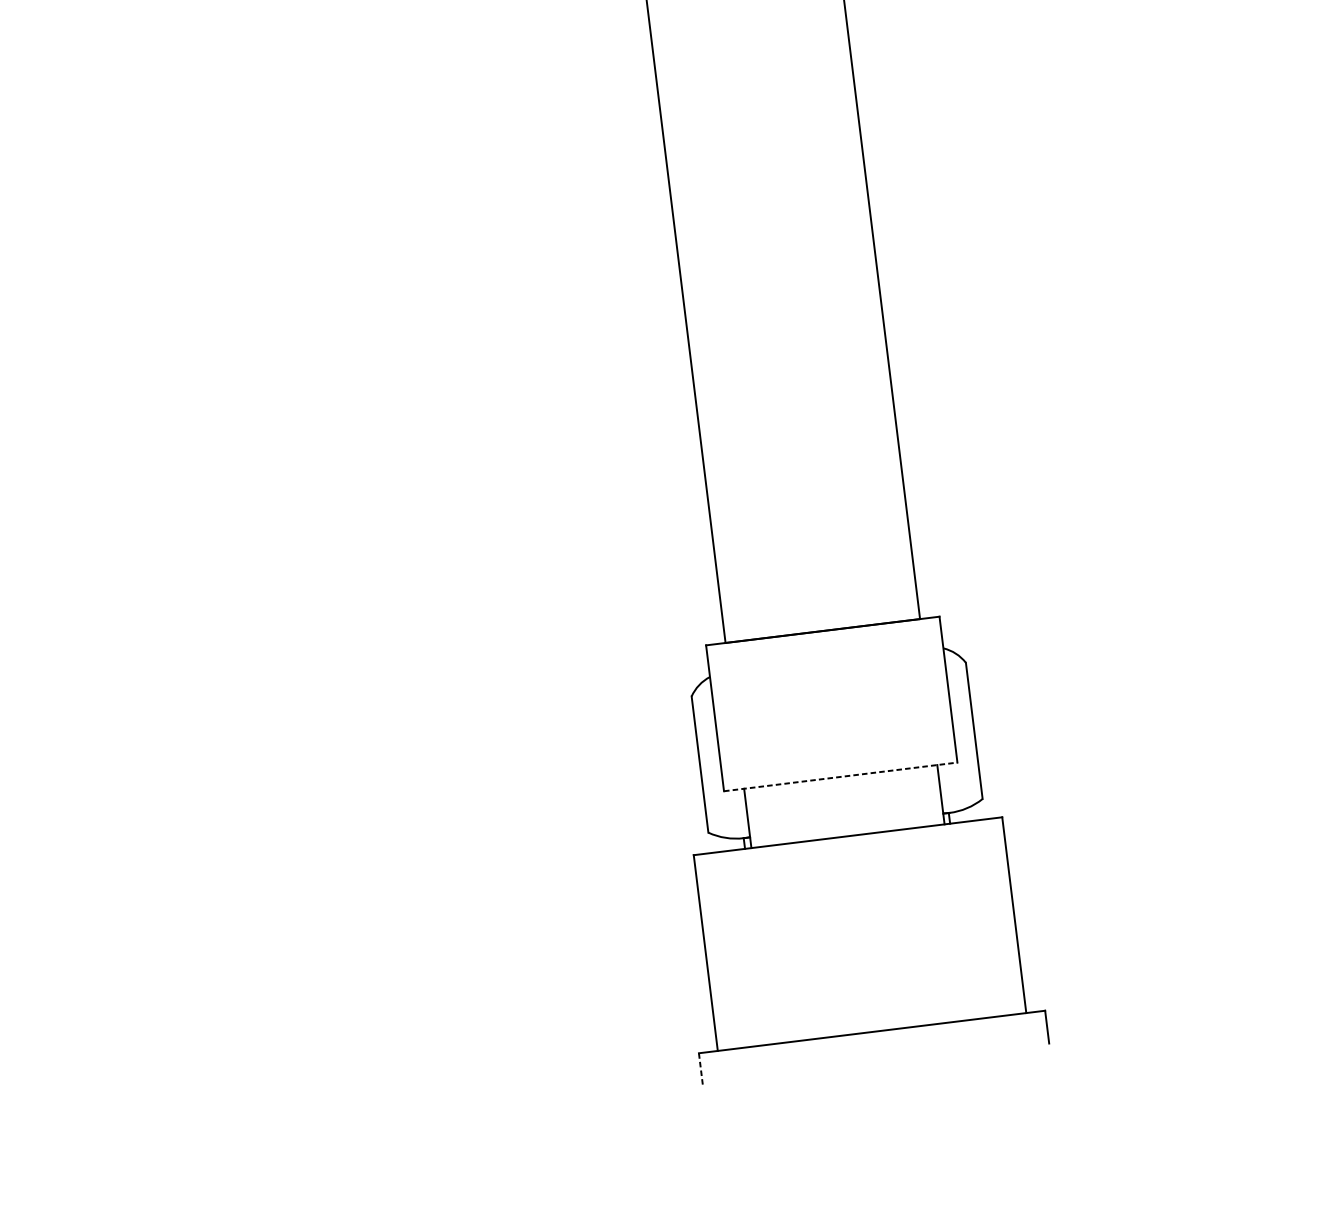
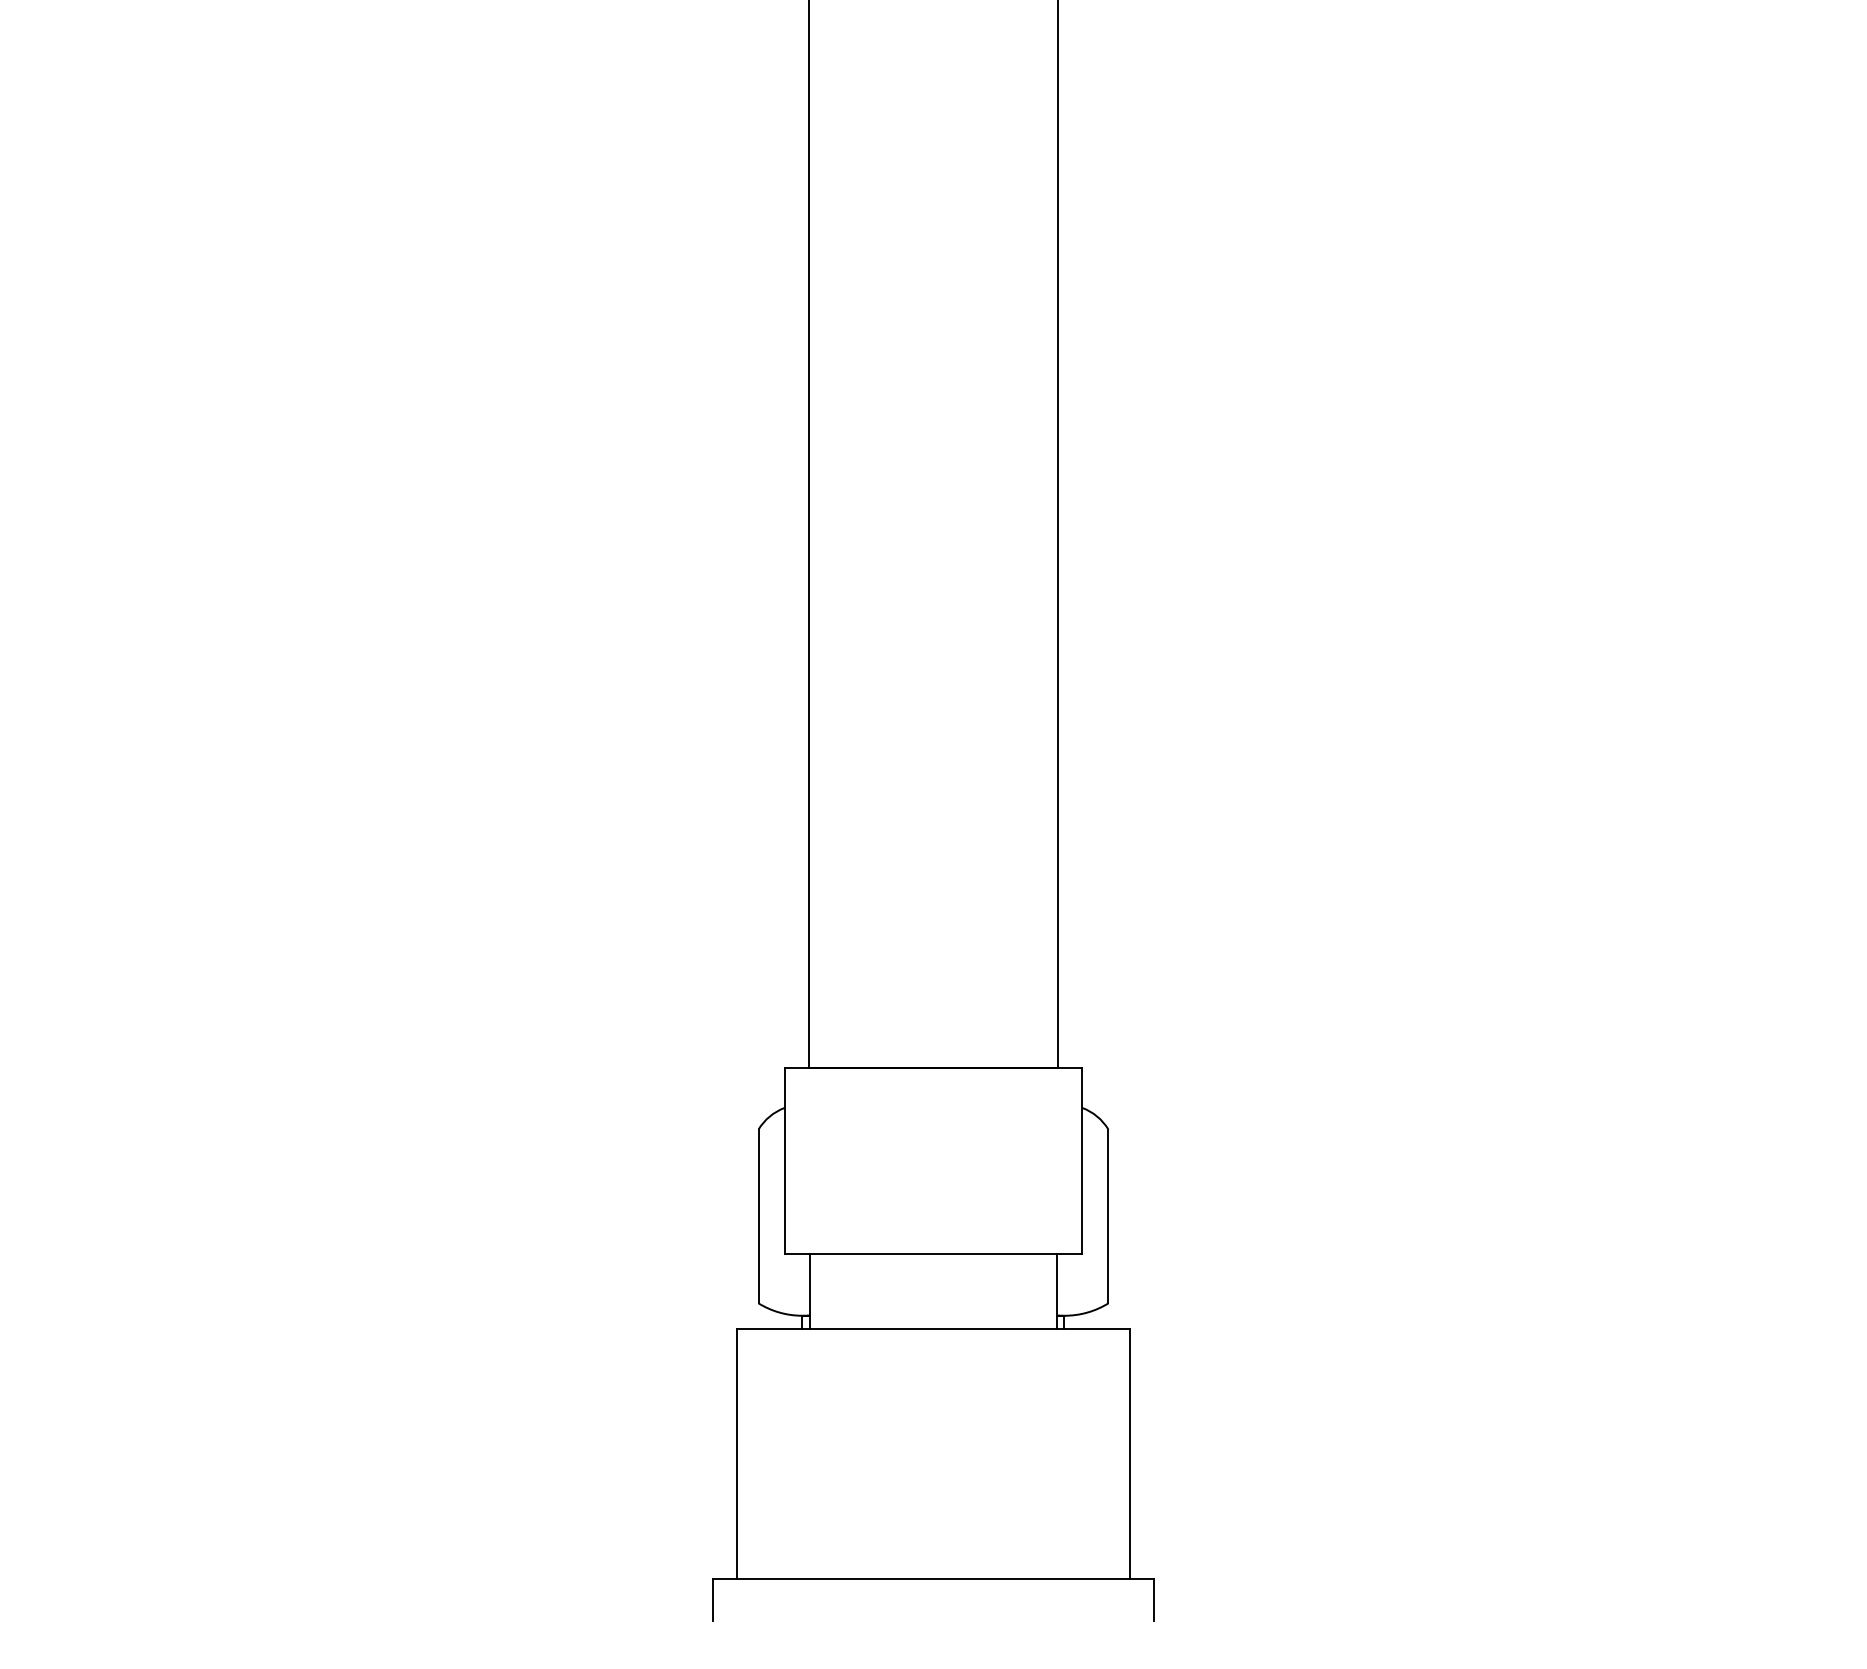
line: (840, 776) -> (933, 1253), dashed -> solid
line: (700, 1070) -> (712, 1600), dashed -> solid

